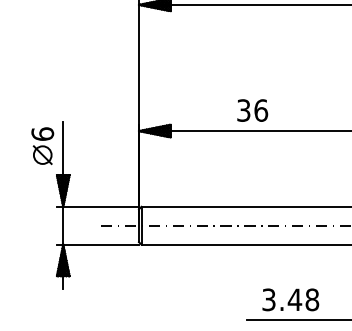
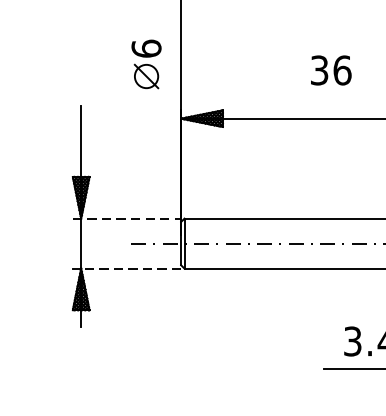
text: (252, 110) -> (331, 70), moved
part: (42, 146) -> (146, 65), moved
line: (98, 206) -> (127, 218), solid -> dashed
line: (101, 244) -> (131, 268), solid -> dashed

